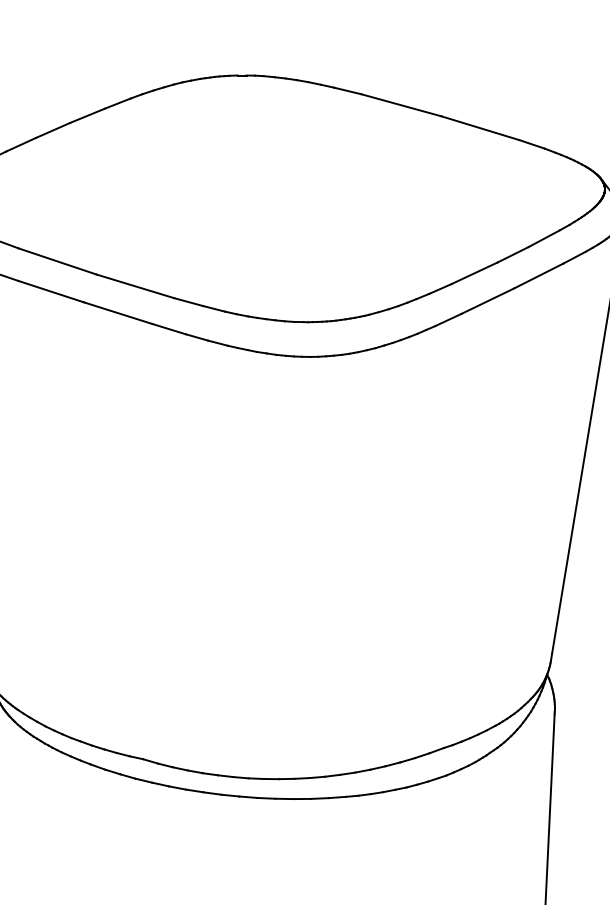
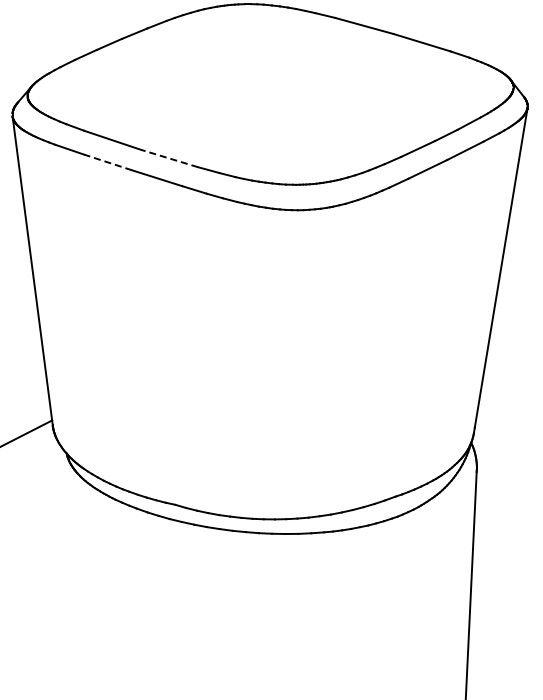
line: (135, 286) -> (169, 158), solid -> dashed
line: (50, 291) -> (107, 162), solid -> dashed

